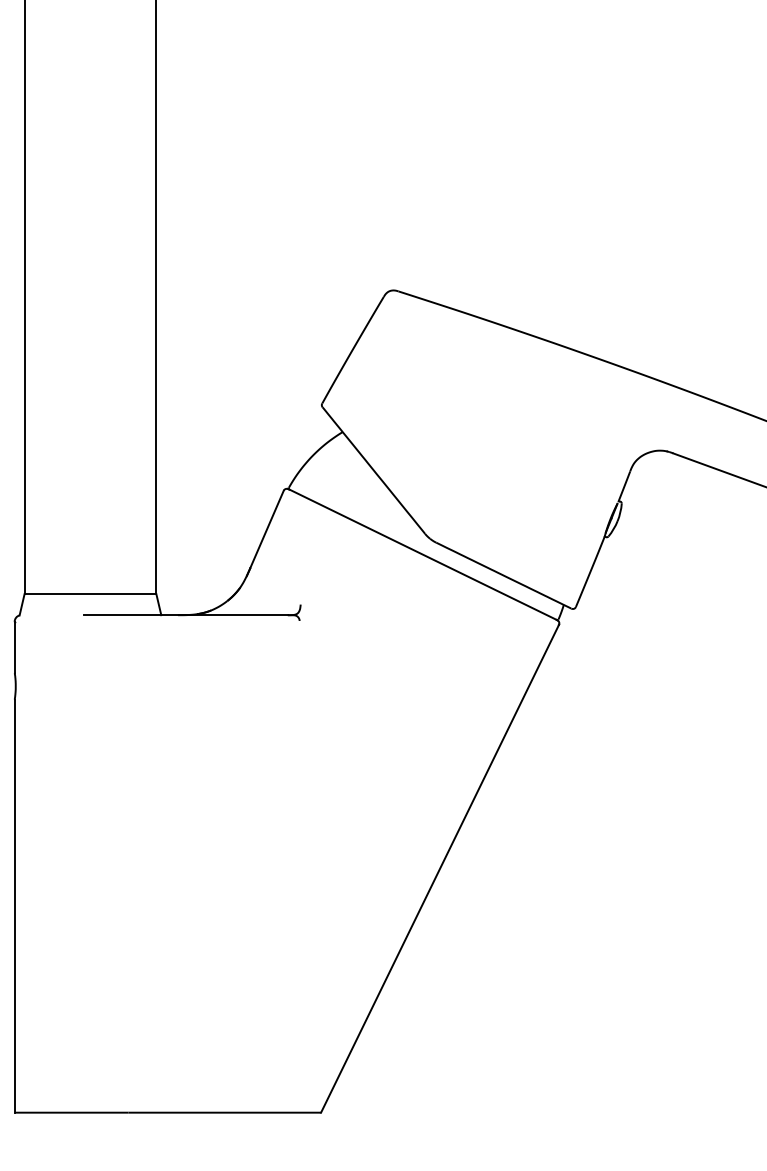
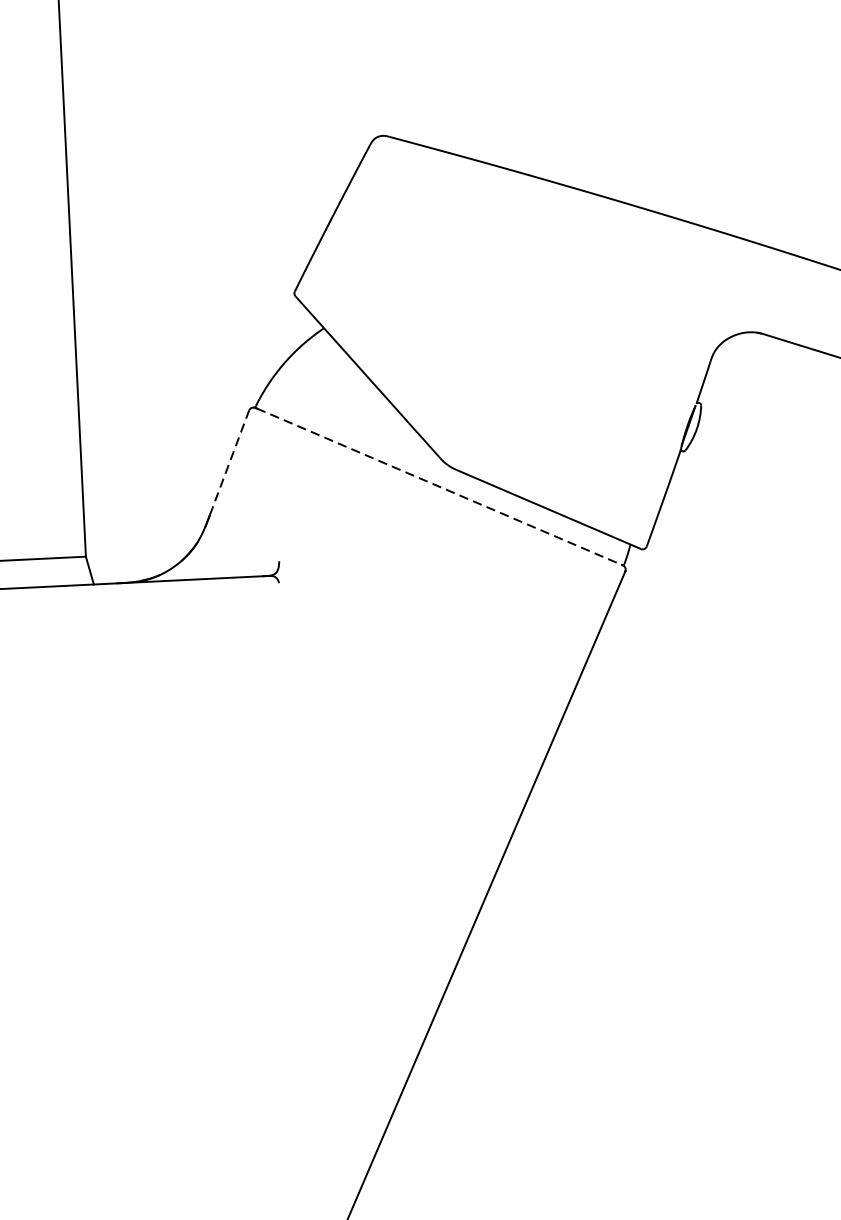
line: (267, 529) -> (230, 463), solid -> dashed
line: (423, 554) -> (439, 486), solid -> dashed

